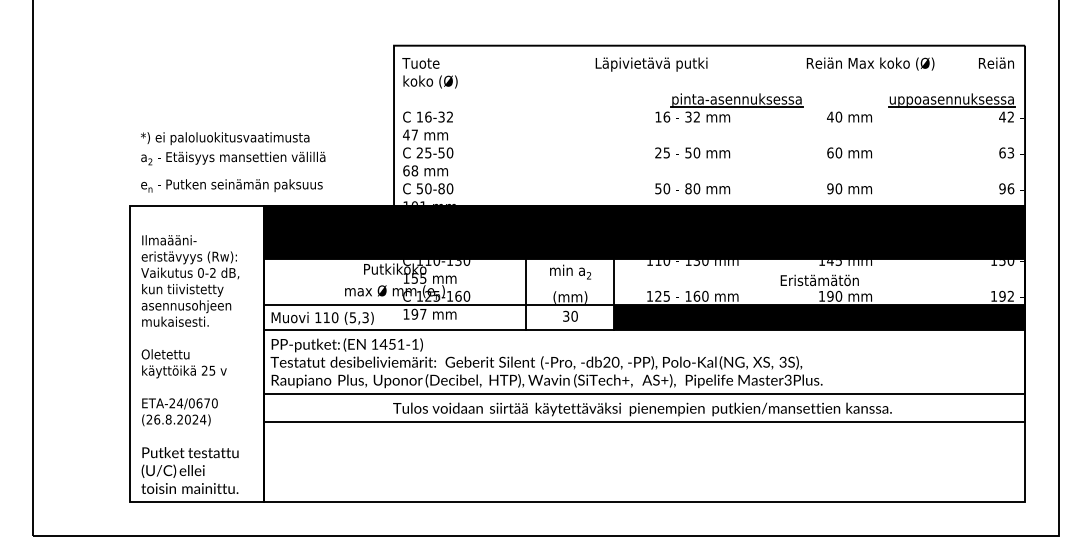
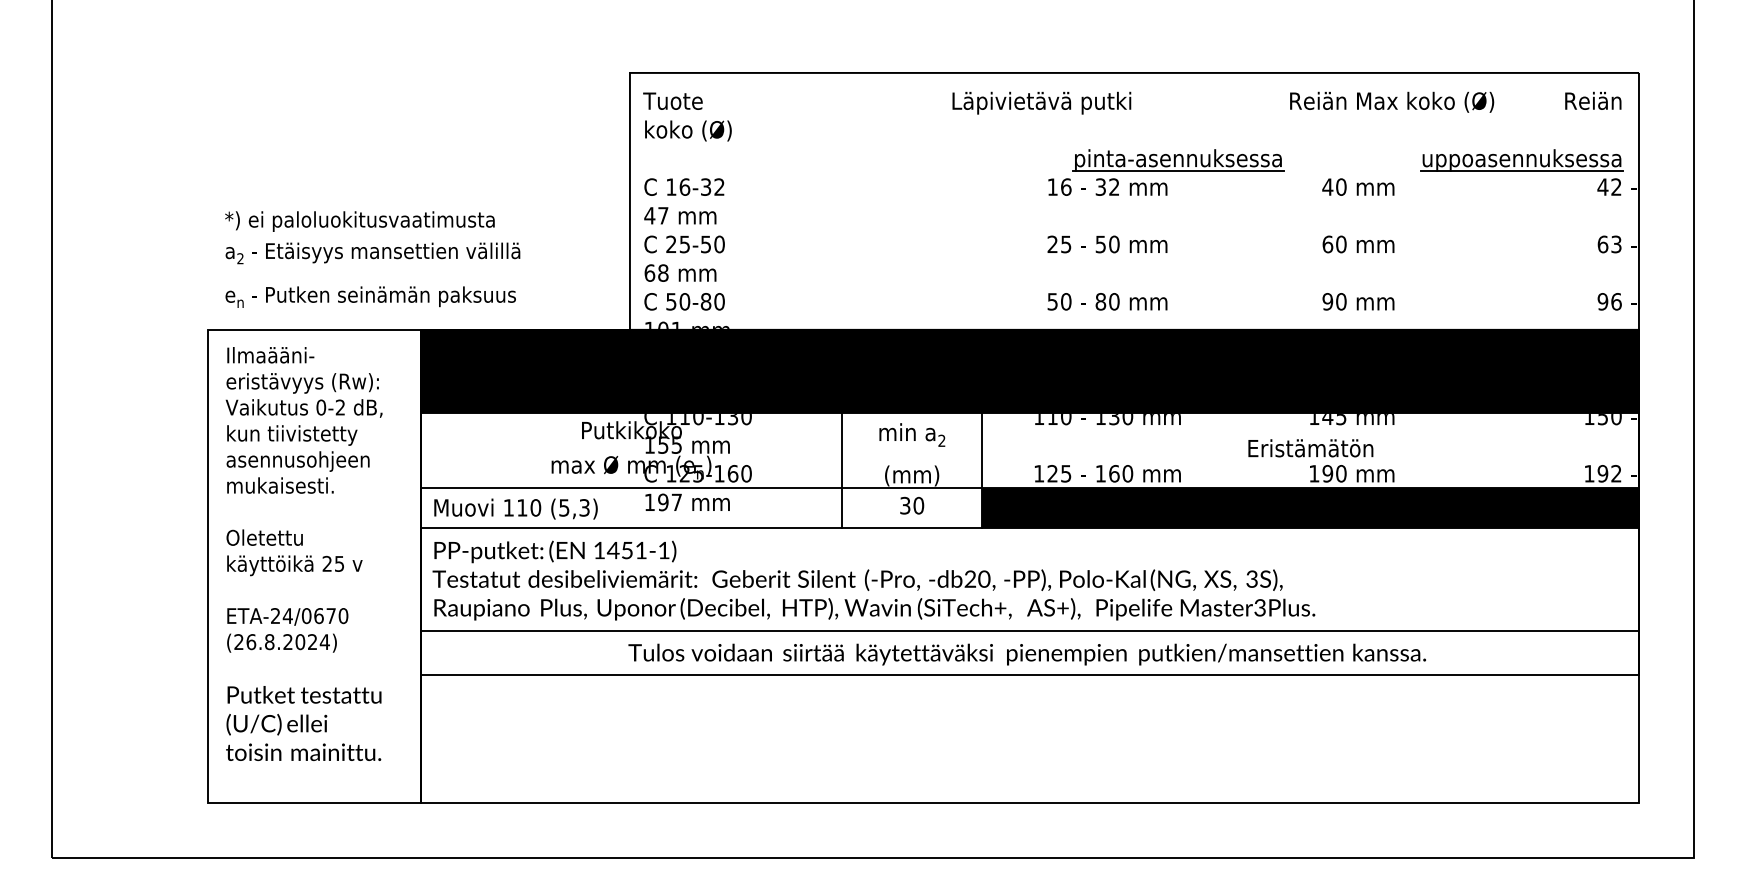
text: (190, 364) -> (304, 553), moved

